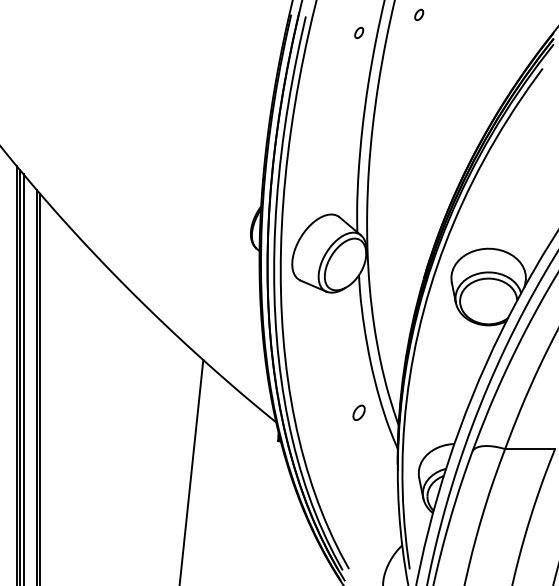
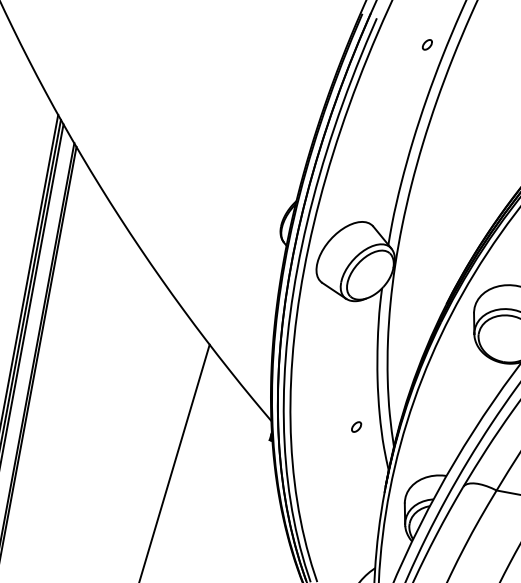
part: (419, 15) -> (491, 38), removed
part: (359, 413) -> (356, 427), size x0.71

